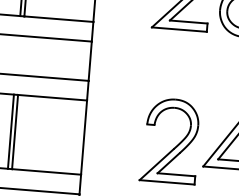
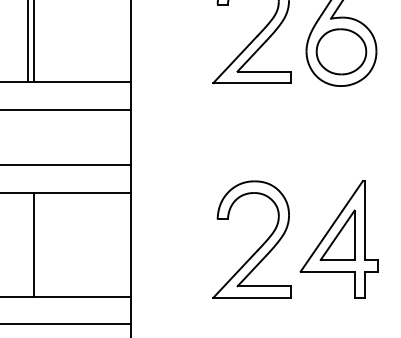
line: (11, 131) -> (28, 244), removed

